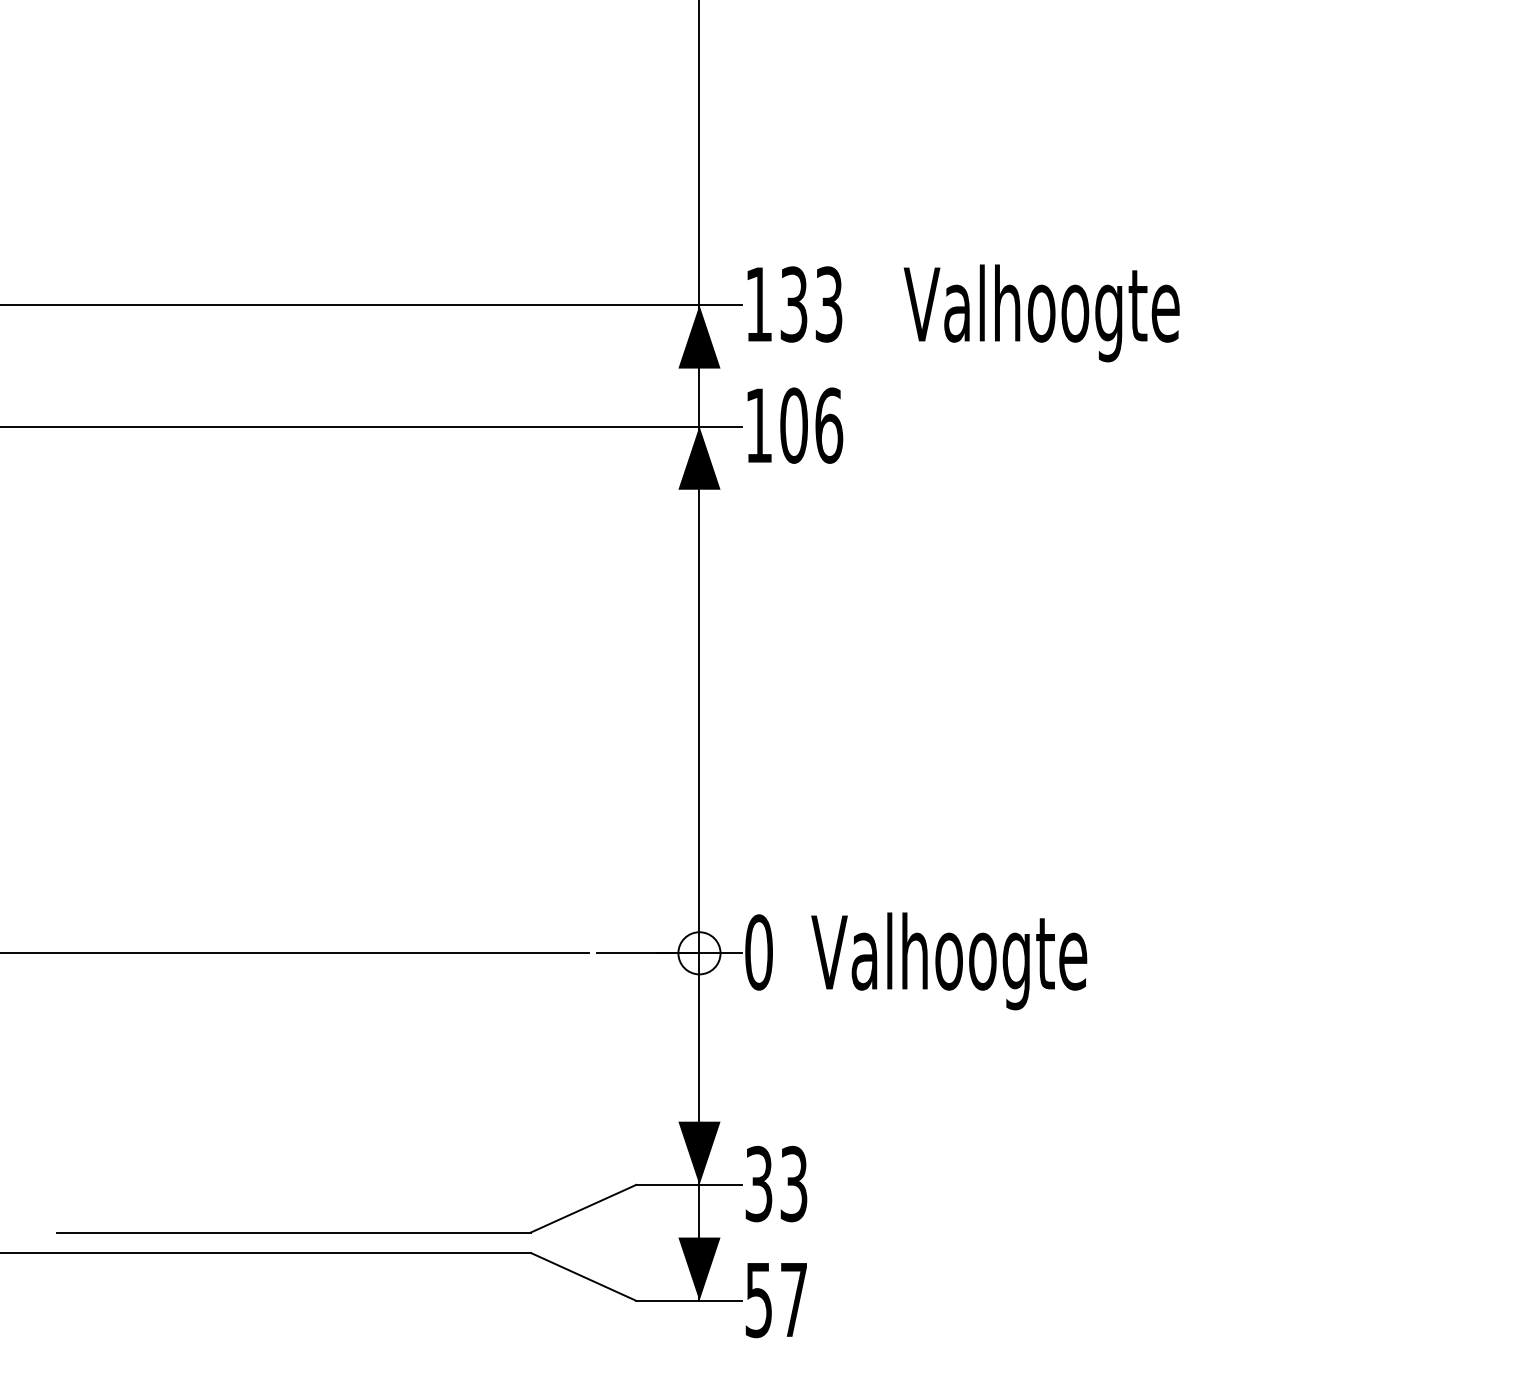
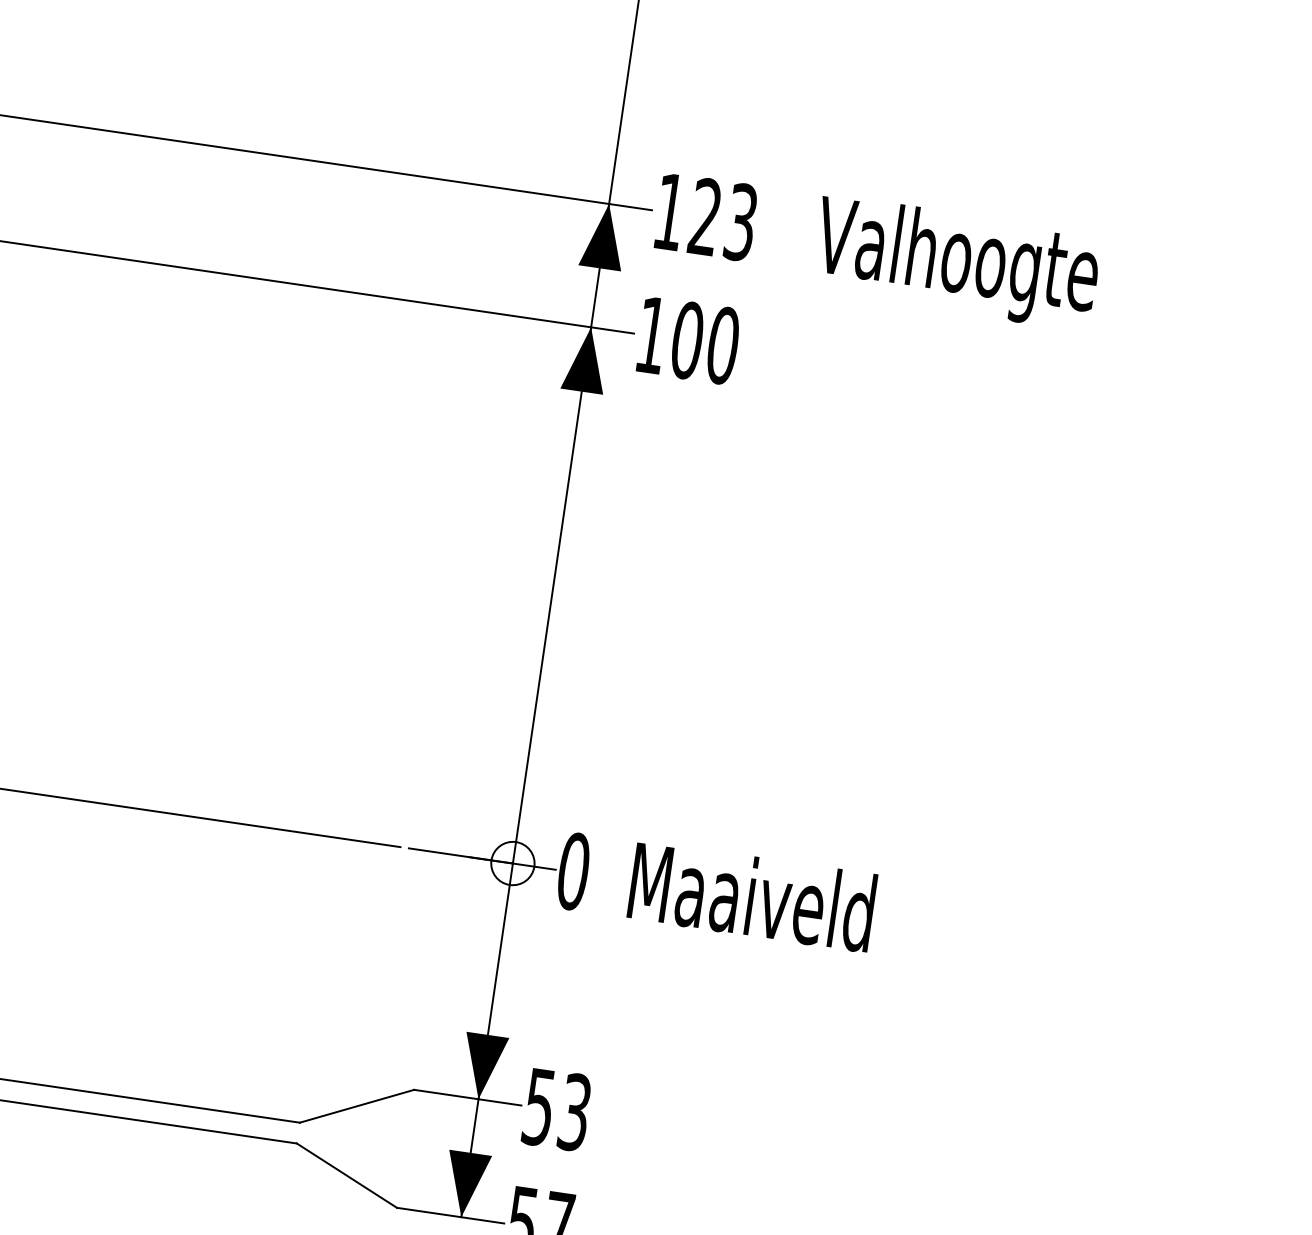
text: (793, 304) -> (704, 217), 133 -> 123
text: (829, 425) -> (723, 345), 106 -> 100
text: (949, 961) -> (766, 908), Valhoogte -> Maaiveld
text: (759, 1183) -> (539, 1106), 33 -> 53

